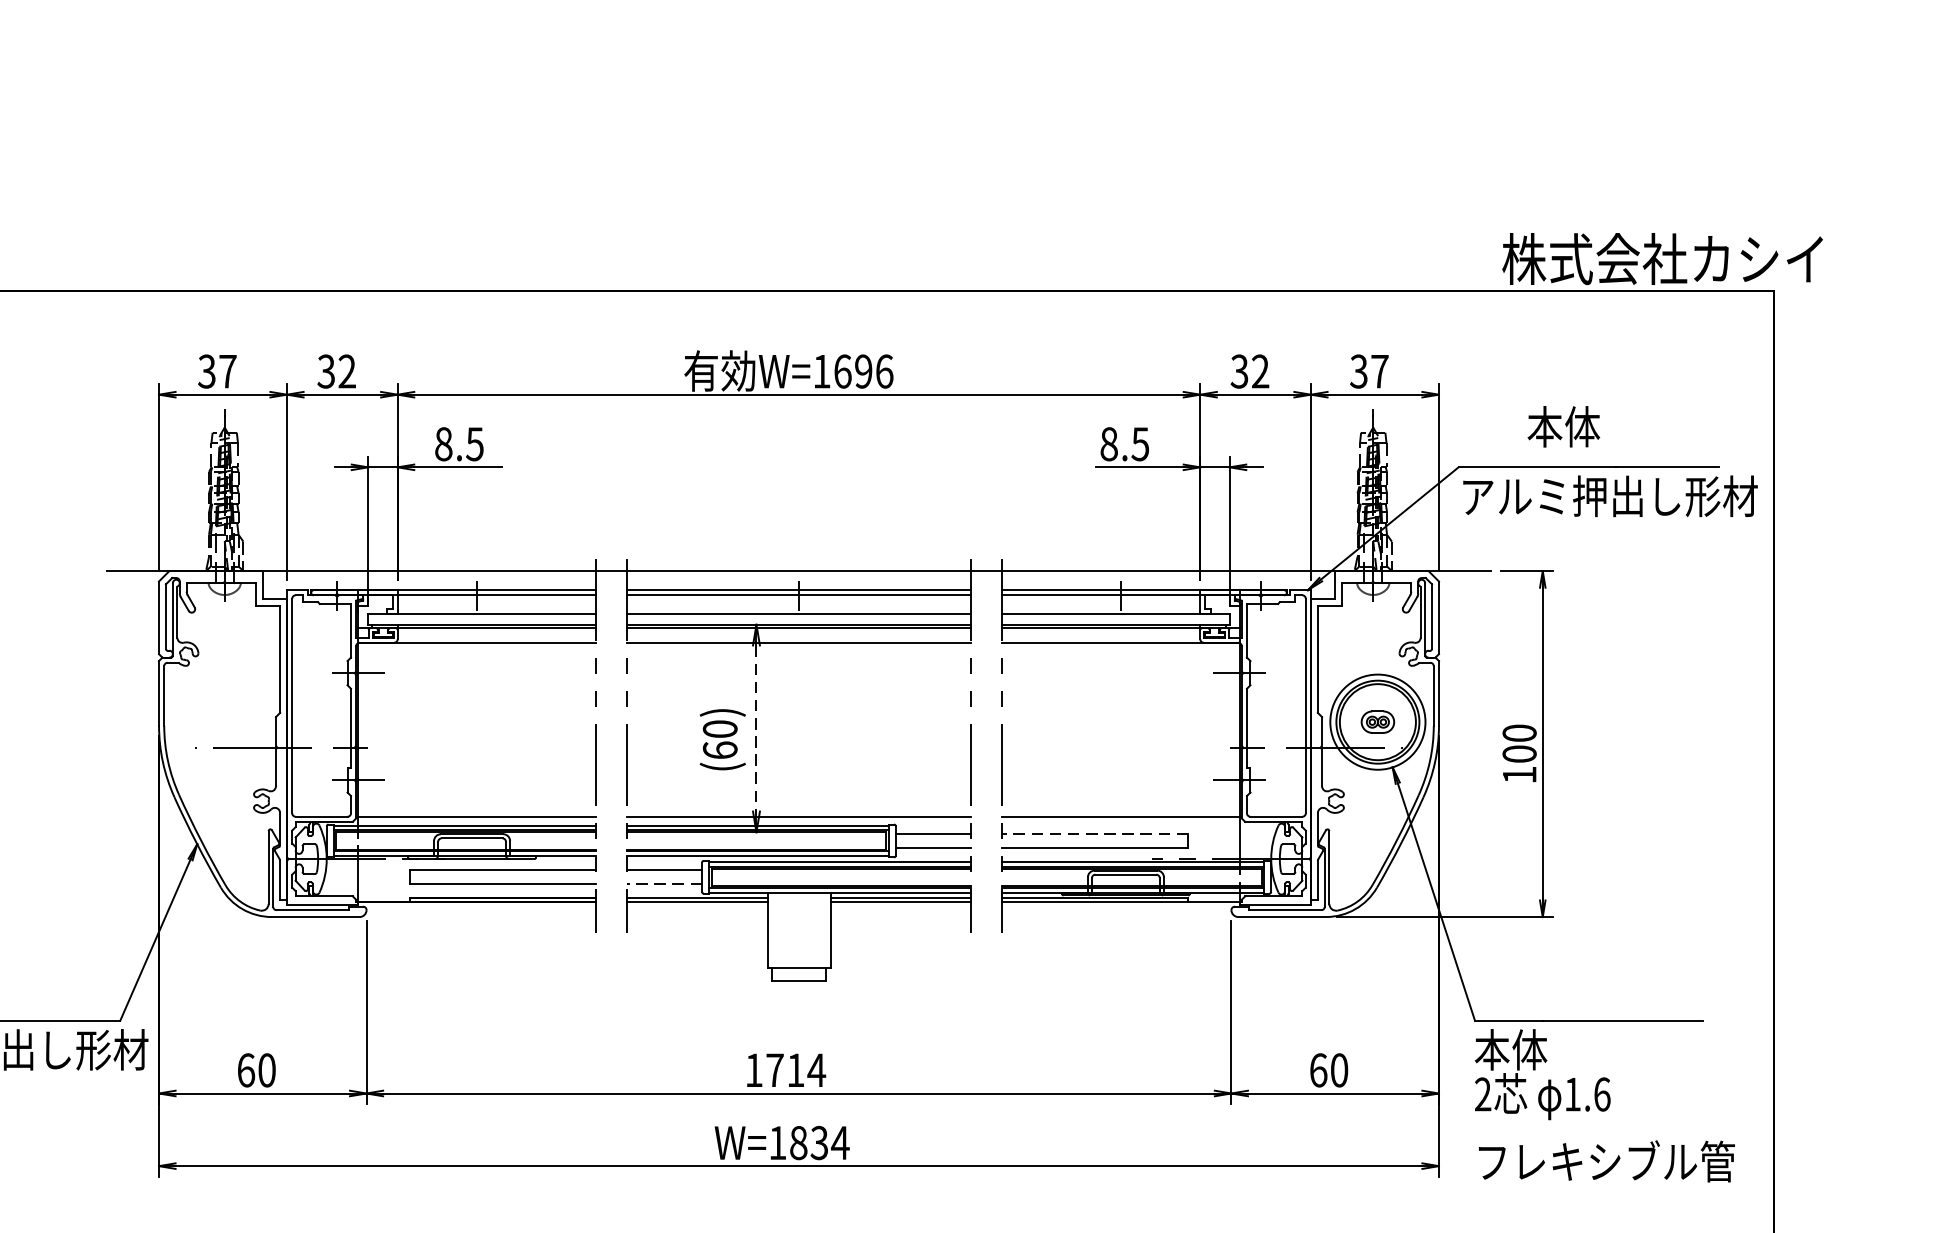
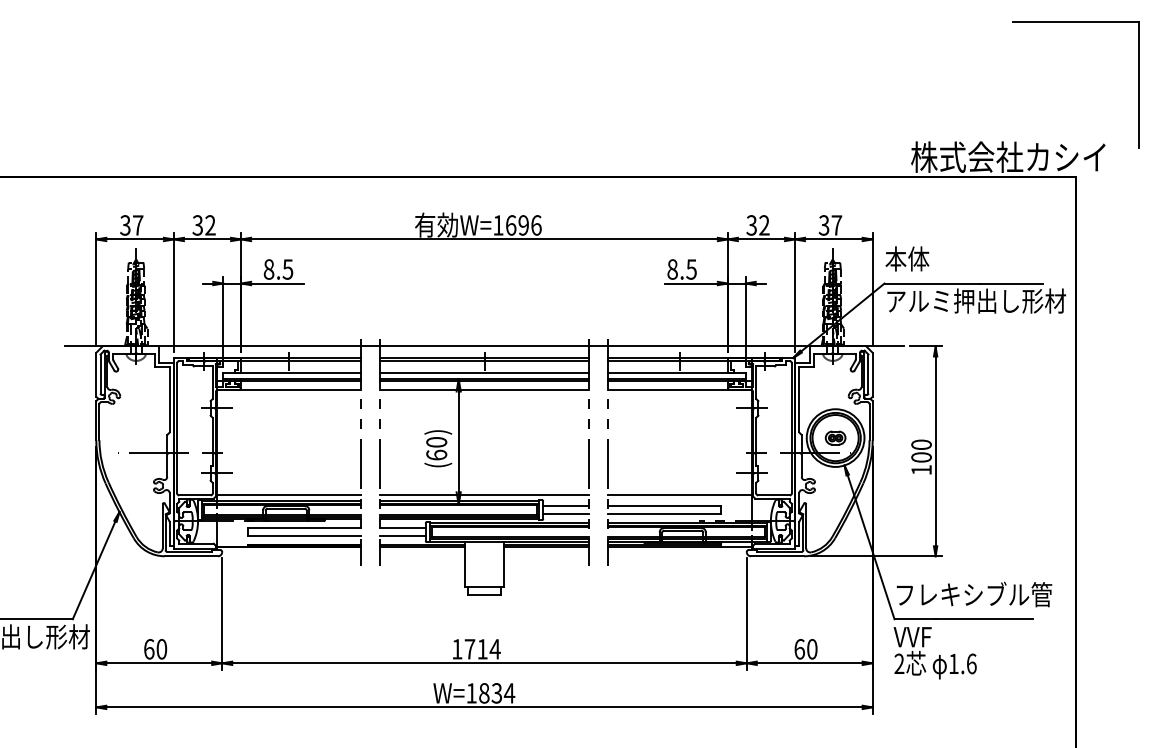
part: (1773, 36) -> (1075, 22), added
text: (1564, 426) -> (907, 258), moved
line: (756, 729) -> (458, 442), dashed -> solid
line: (1094, 833) -> (663, 505), dashed -> solid
line: (663, 884) -> (402, 536), dashed -> solid
text: (1509, 1049) -> (915, 636), 本体 -> VVF
text: (1606, 1161) -> (974, 594), moved

